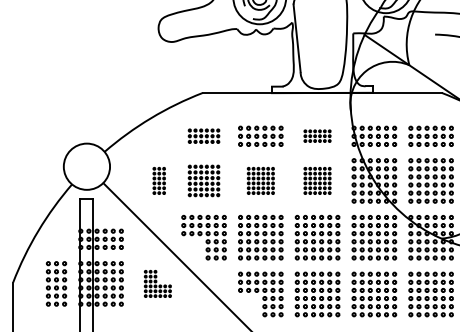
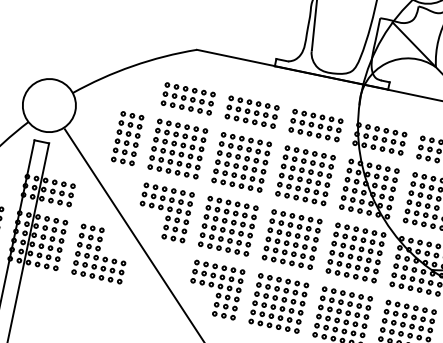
part: (203, 135) -> (187, 97), size x1.43
part: (317, 135) -> (316, 124), size x1.67
part: (158, 180) -> (126, 137), size x1.67
part: (203, 180) -> (177, 148), size x1.43
part: (260, 180) -> (241, 161), size x1.67
part: (317, 180) -> (305, 175), size x1.67
part: (157, 283) -> (101, 253), size x1.67

